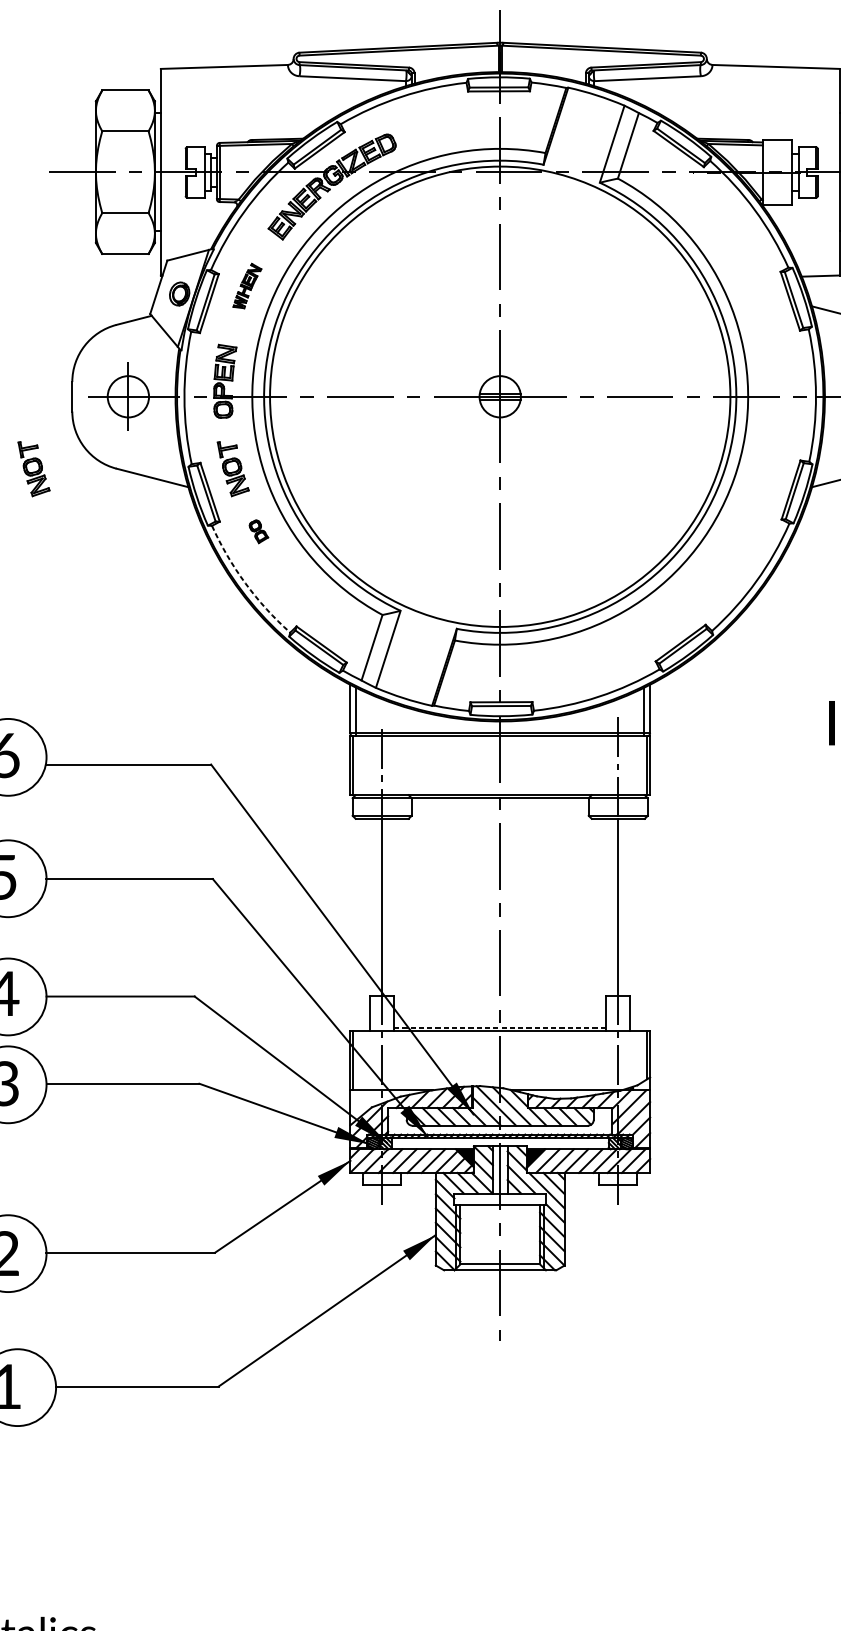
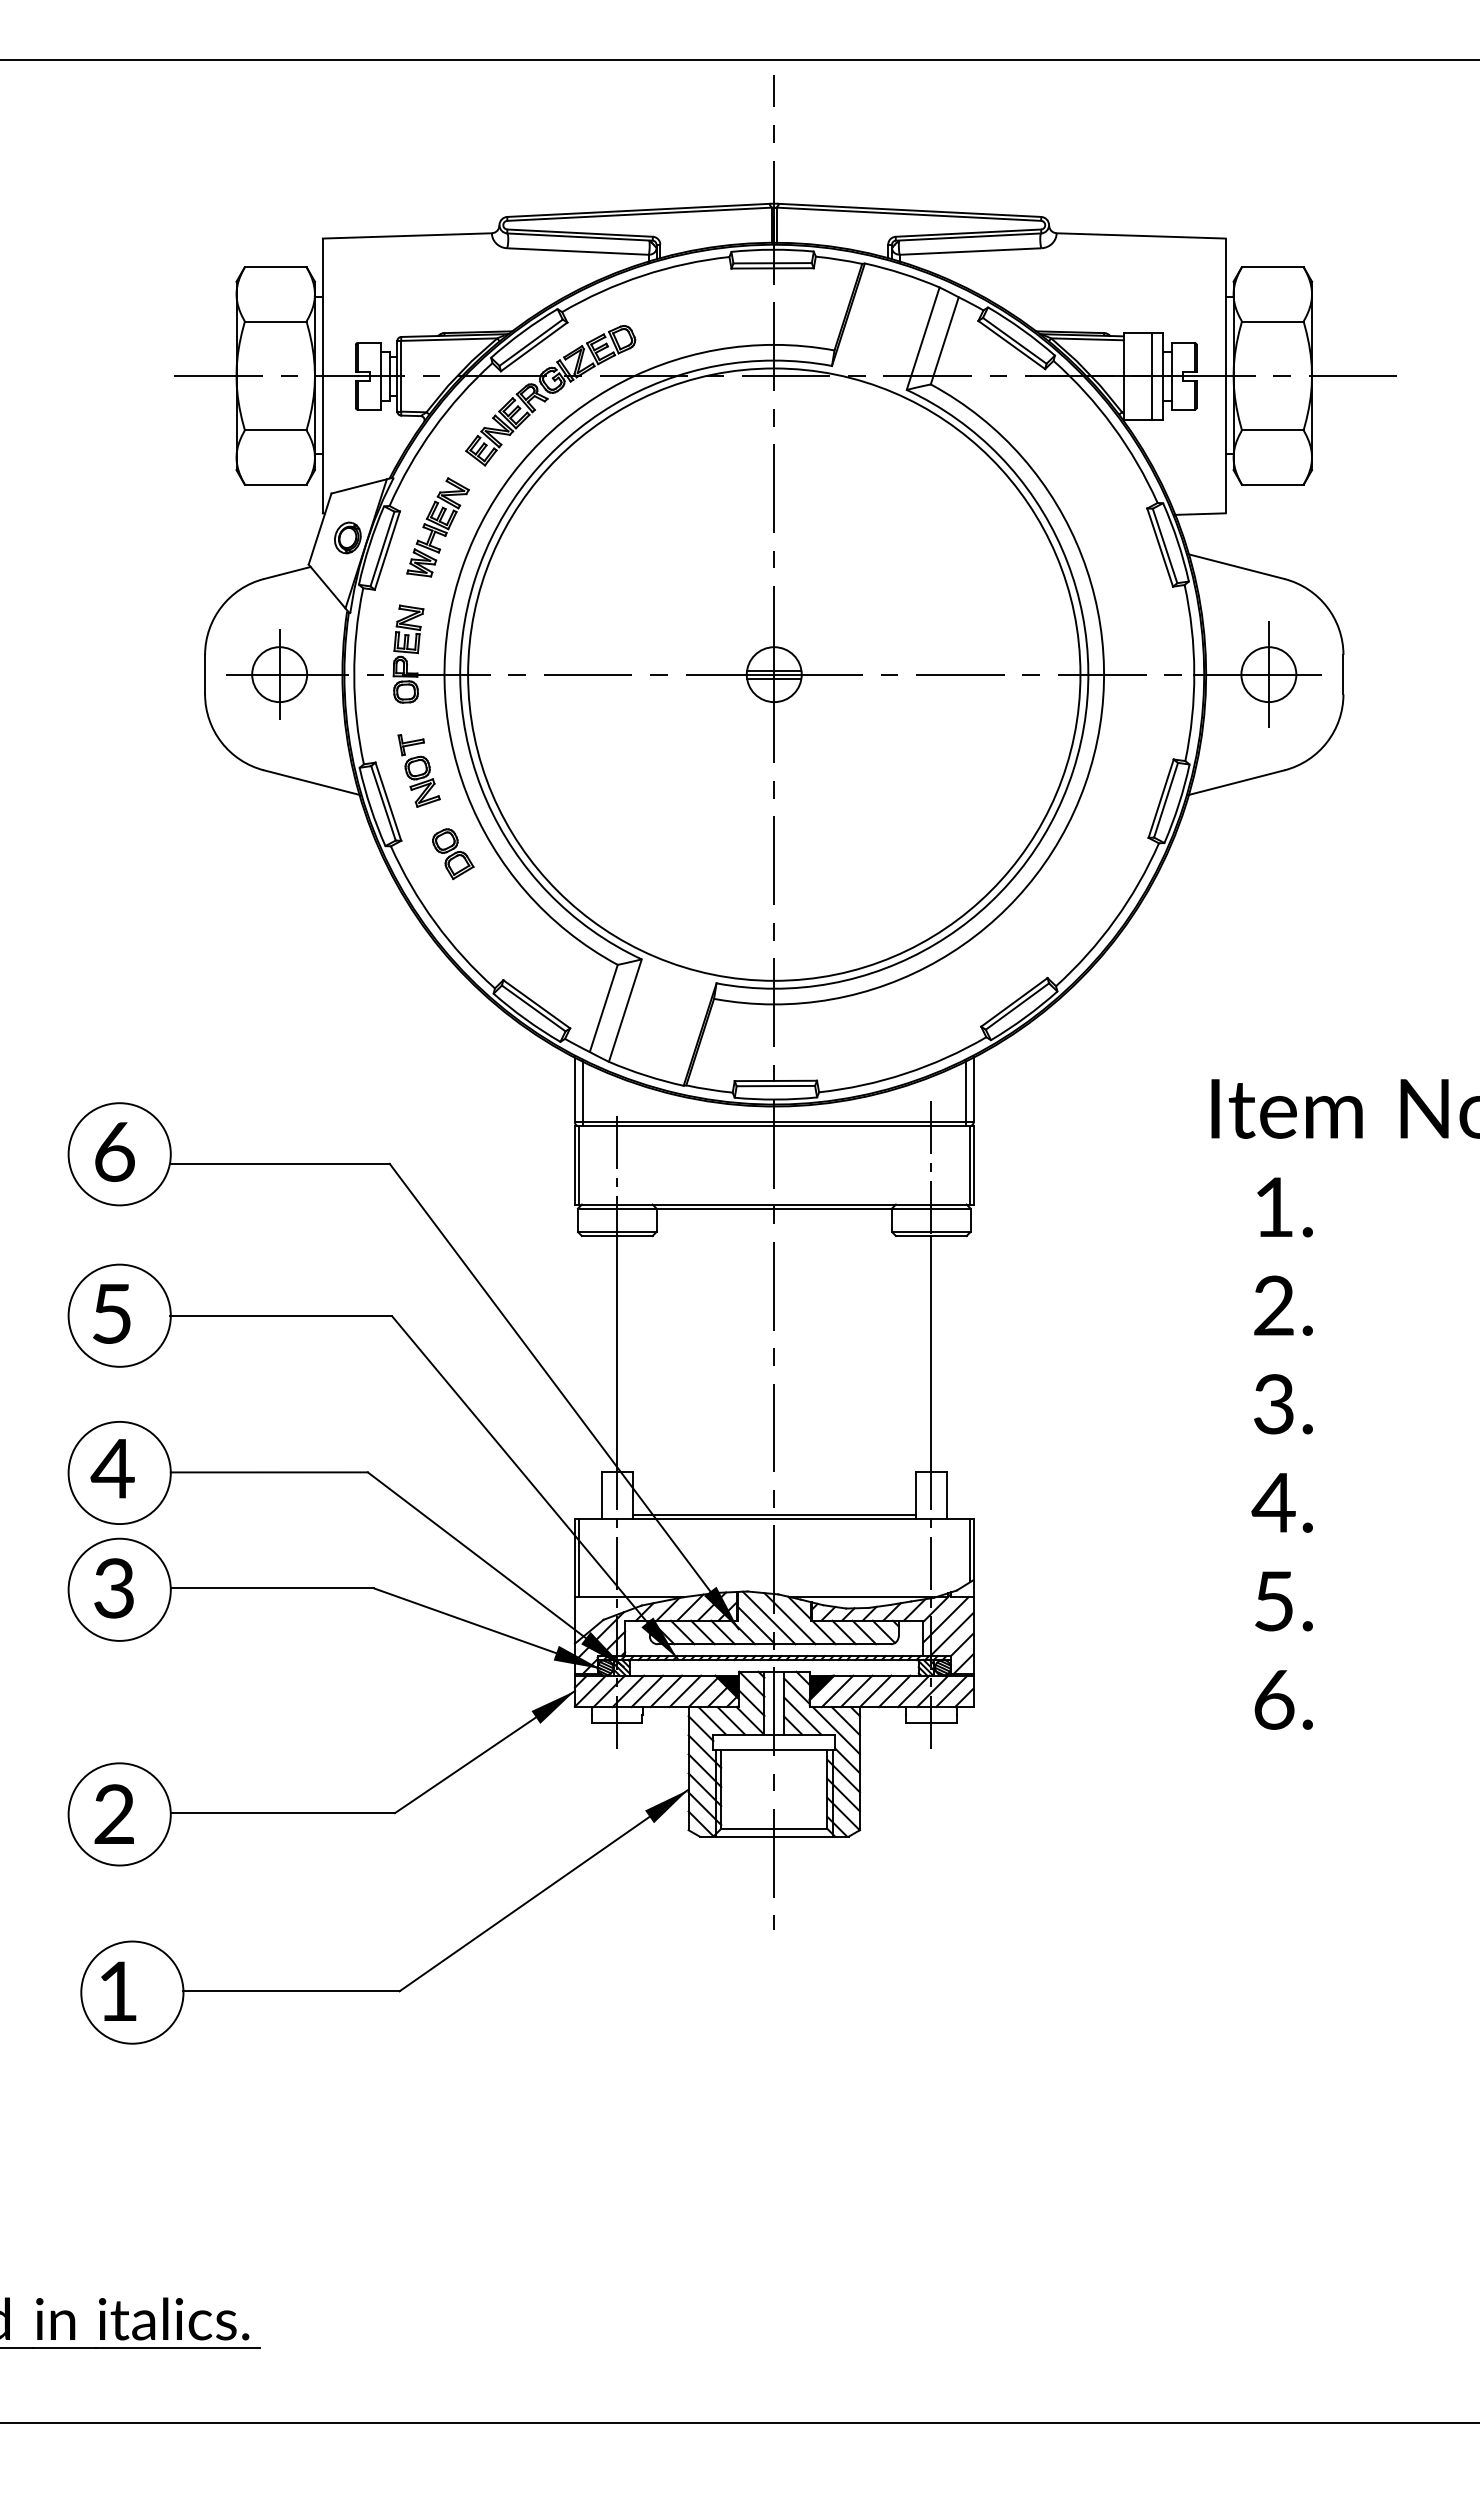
line: (783, 172) -> (1151, 376), added
part: (247, 286) -> (437, 527), size x1.67
part: (33, 468) -> (153, 770), removed
part: (259, 531) -> (453, 854), size x1.67
arc: (245, 583) -> (435, 922), dashed -> solid
line: (500, 1028) -> (774, 1514), dashed -> solid

